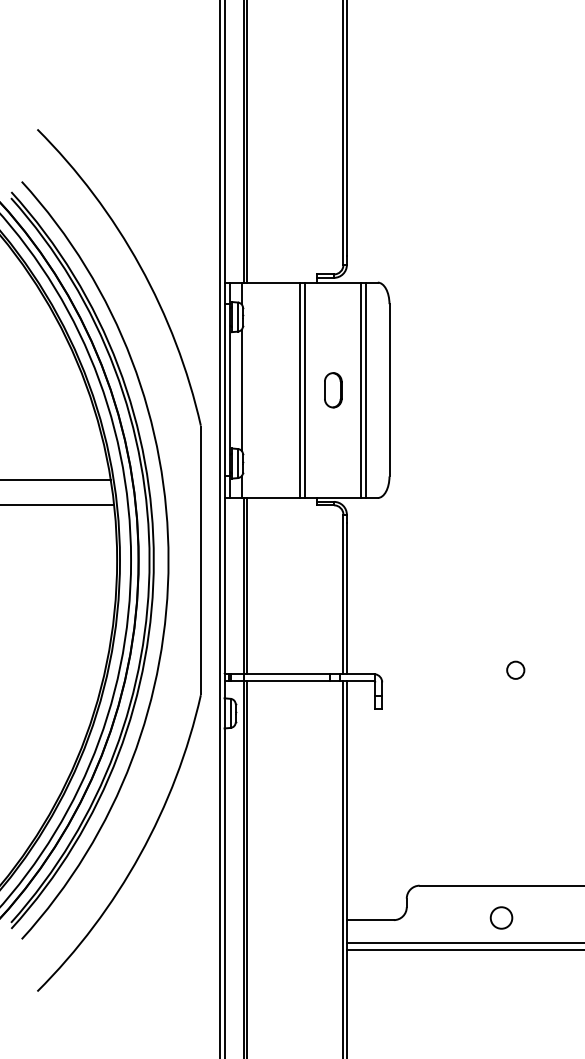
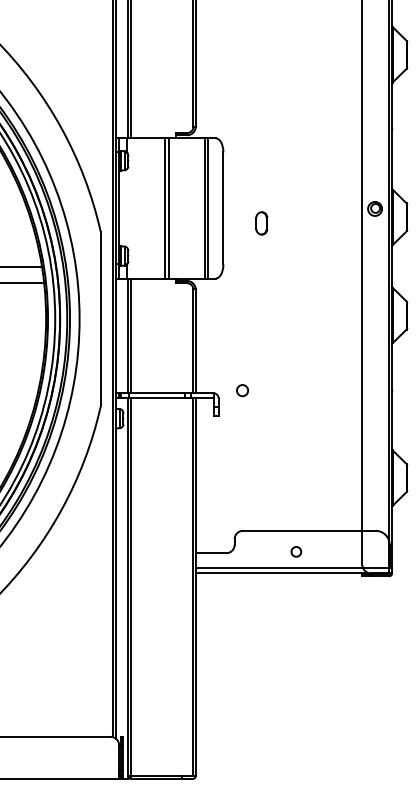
line: (242, 390) -> (127, 208), removed
part: (332, 390) -> (261, 223), moved
circle: (515, 670) -> (242, 390), moved
circle: (501, 917) -> (296, 551), size x0.7

